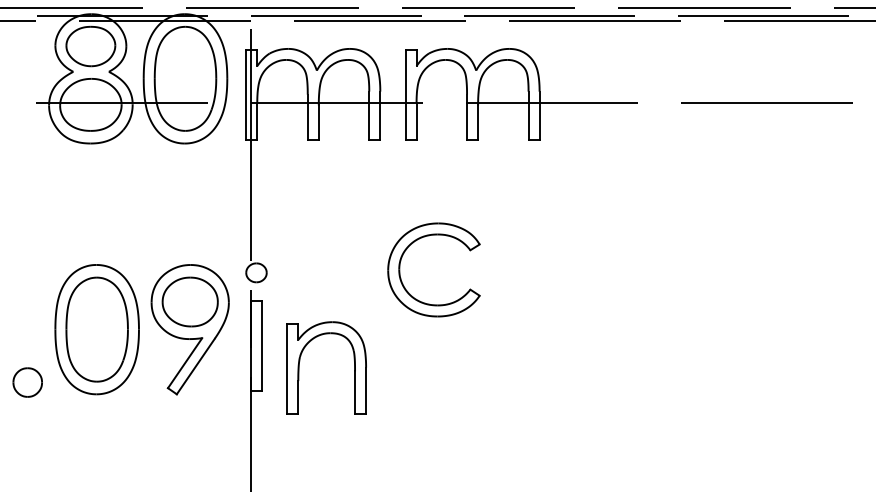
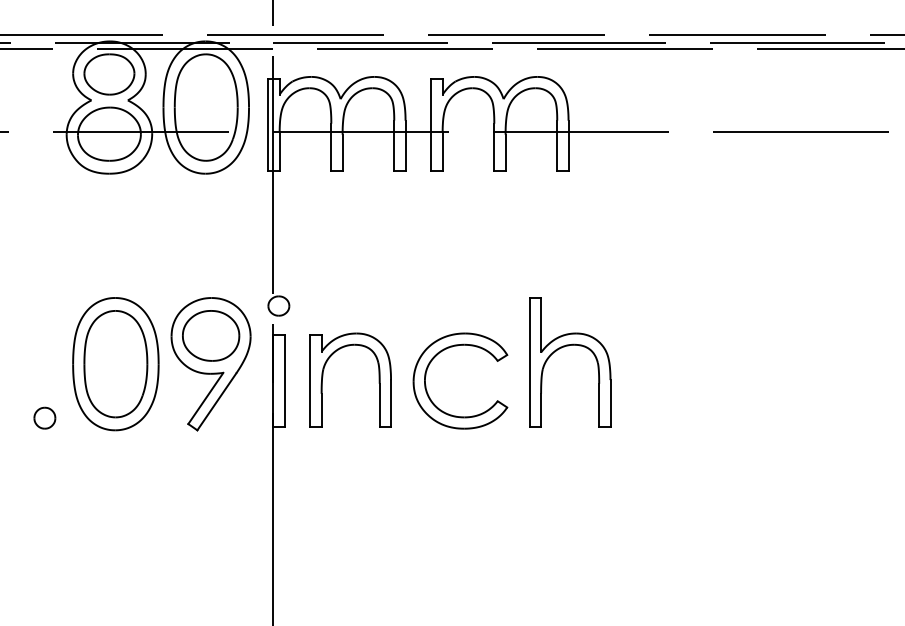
part: (423, 238) -> (449, 348), moved
part: (539, 312) -> (568, 346), added
part: (300, 365) -> (323, 377), moved
part: (27, 381) -> (44, 417), size x0.71

